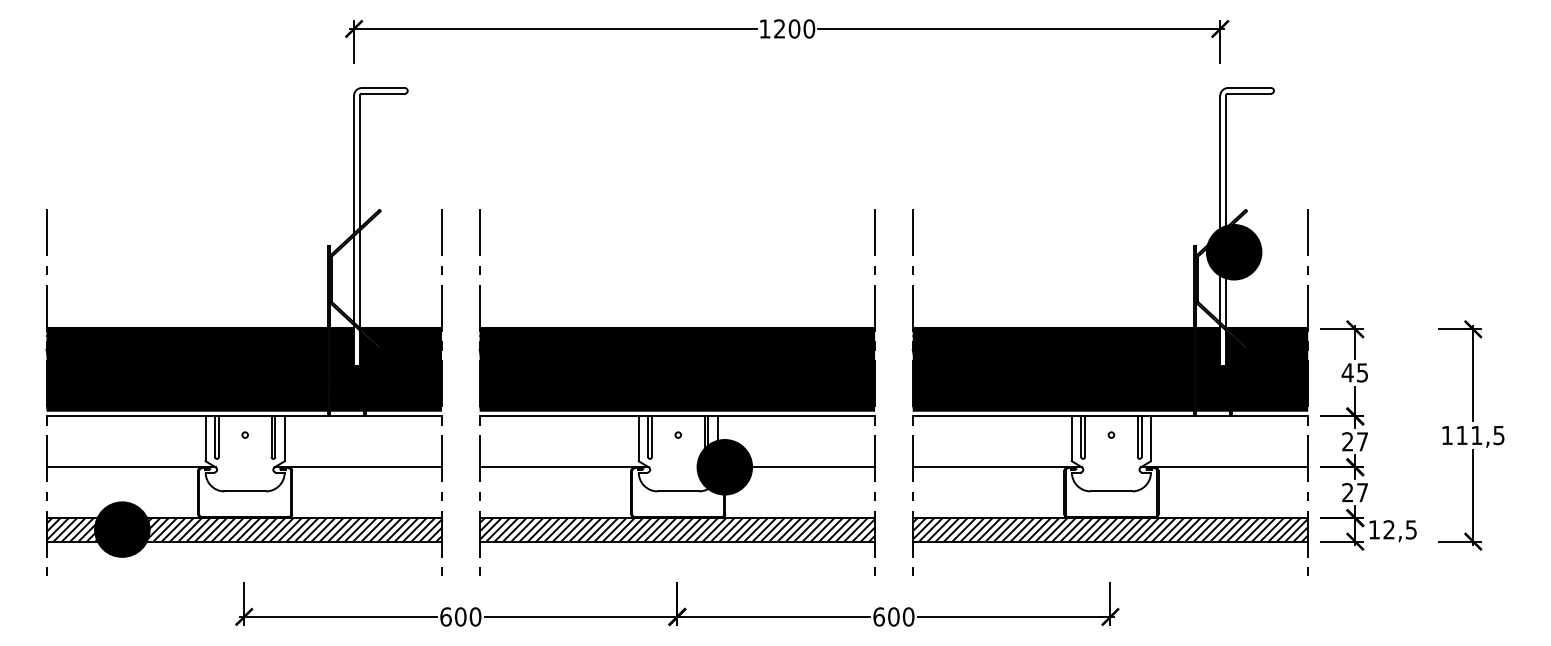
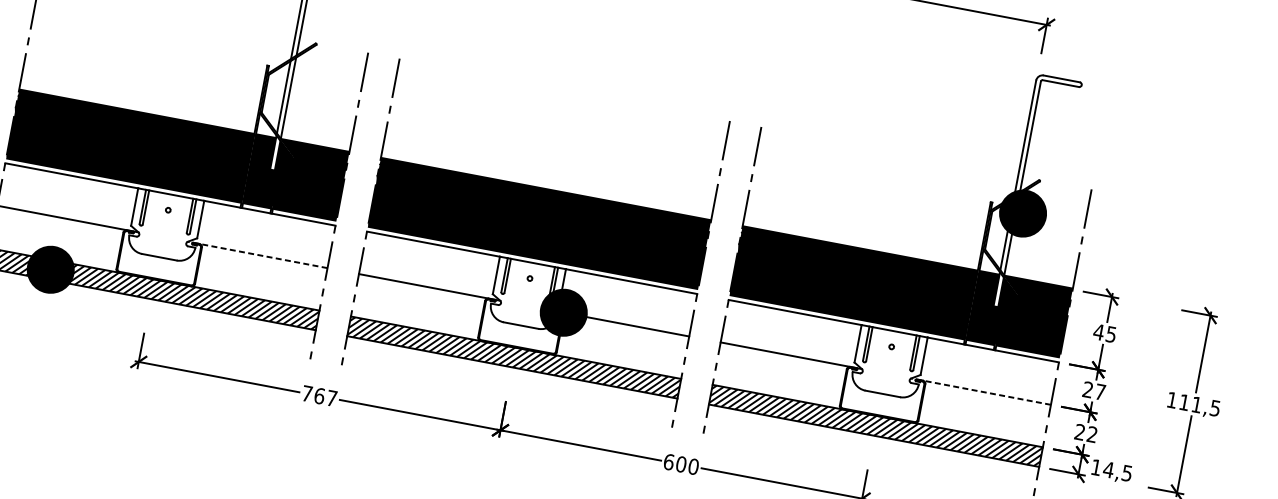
line: (358, 467) -> (257, 255), solid -> dashed
line: (1224, 467) -> (981, 391), solid -> dashed
text: (1362, 492) -> (1092, 434), 27 -> 22
text: (1389, 529) -> (1109, 469), 12,5 -> 14,5
text: (460, 616) -> (319, 395), 600 -> 767

